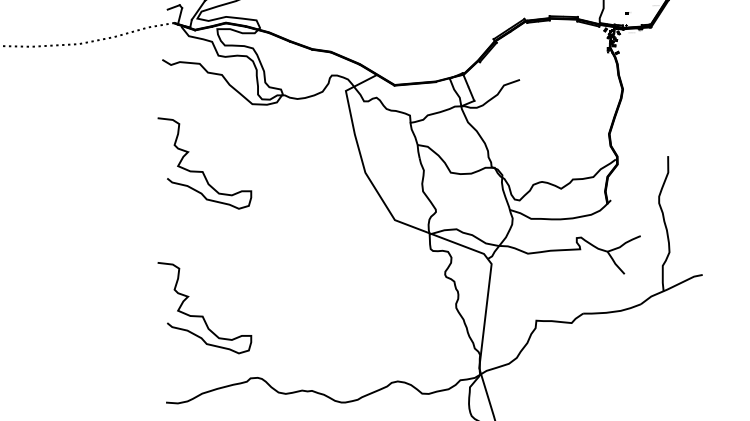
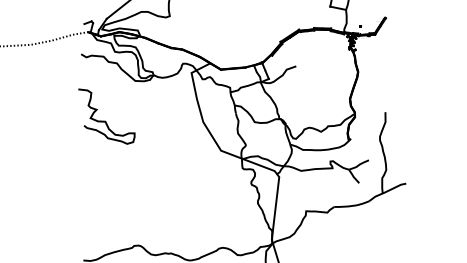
curve: (202, 314) -> (105, 207), removed

